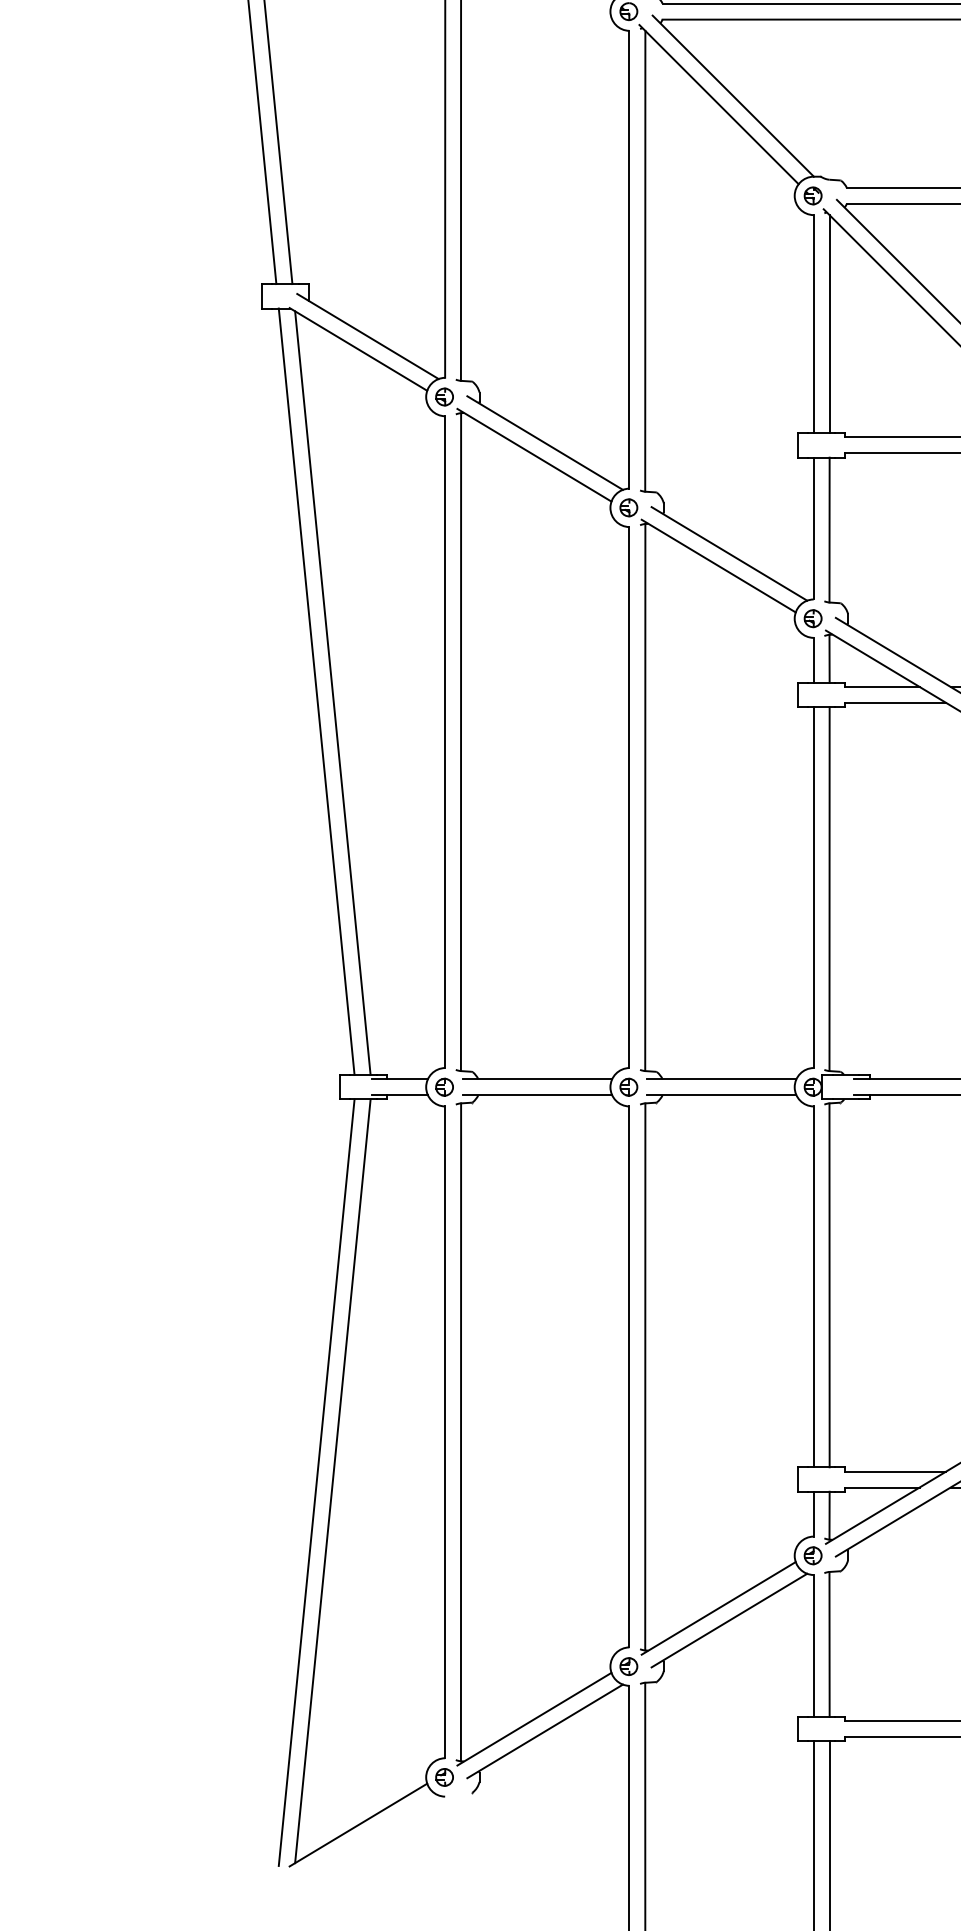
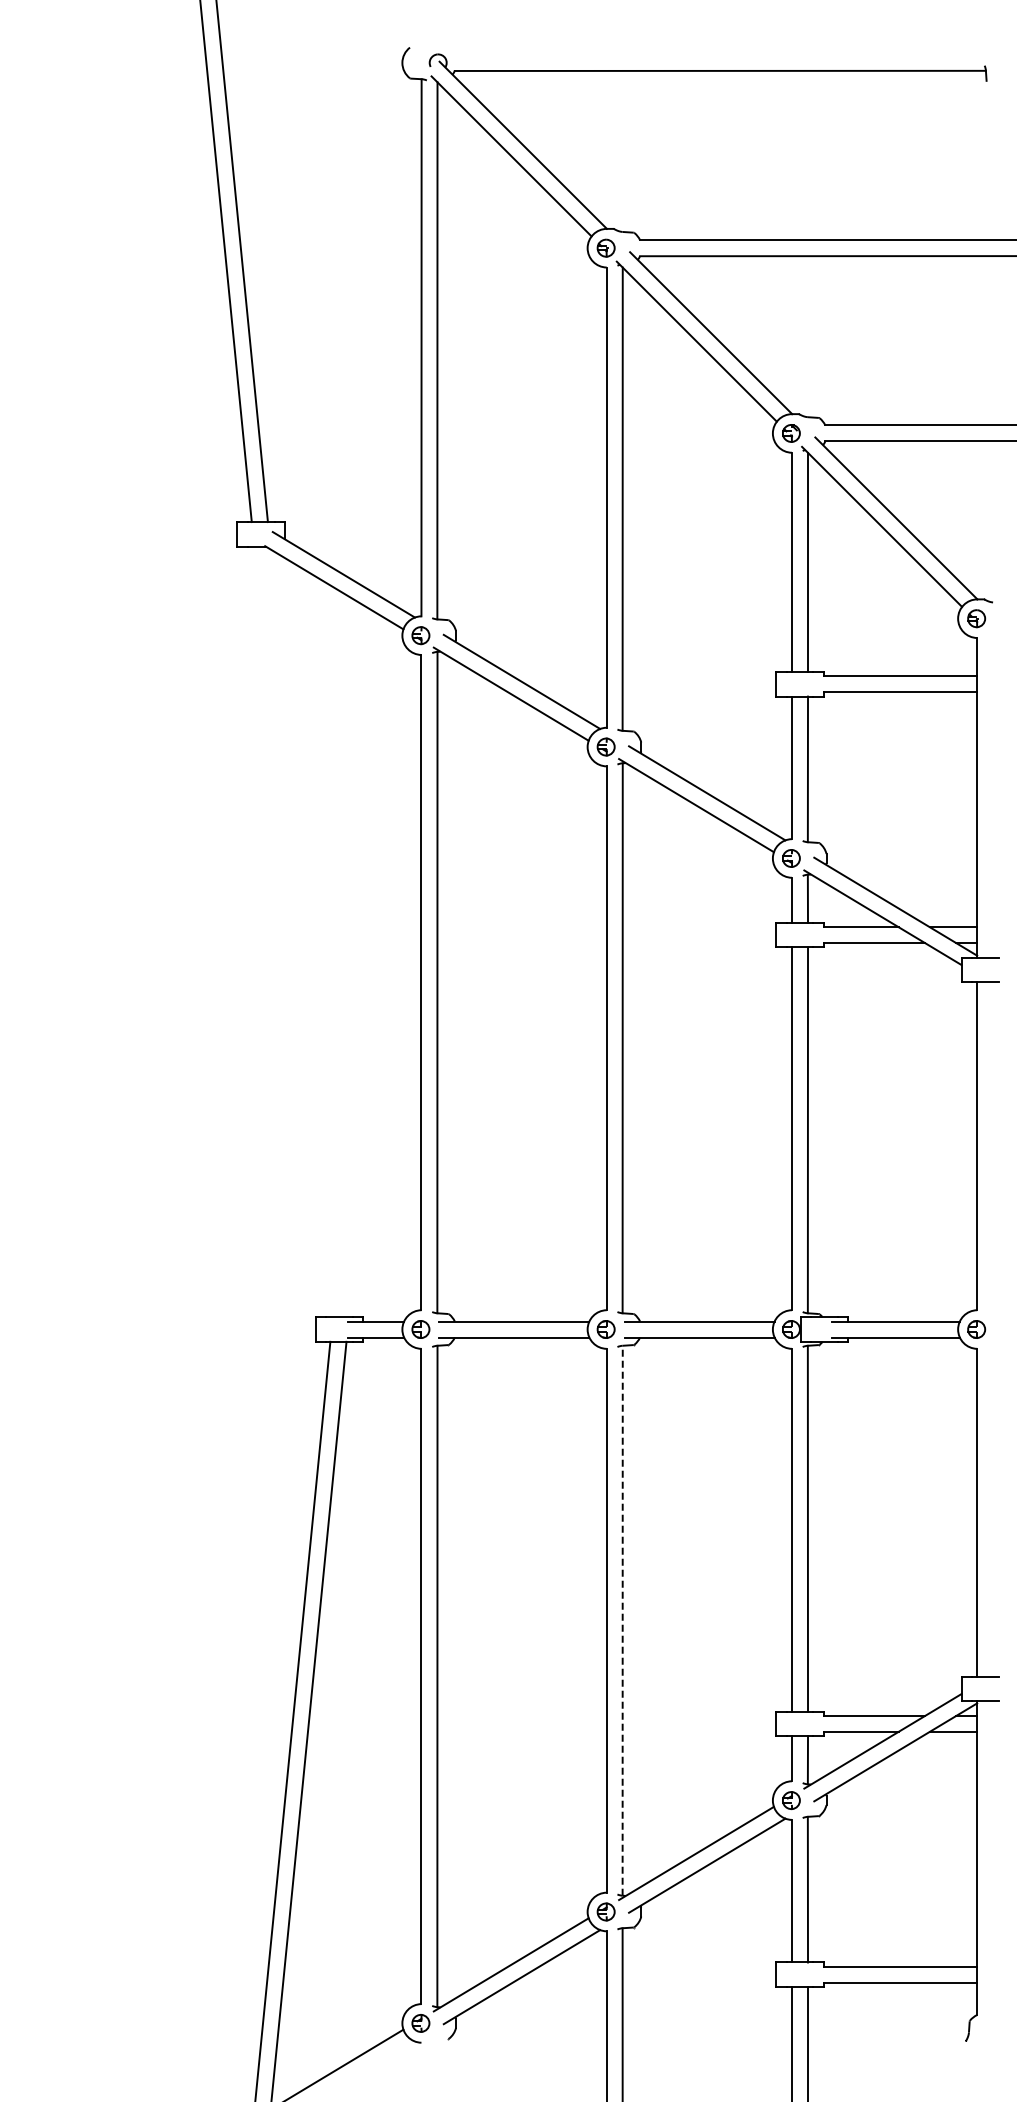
line: (316, 691) -> (292, 931), removed
line: (332, 693) -> (308, 933), removed
line: (645, 1376) -> (622, 1620), solid -> dashed

